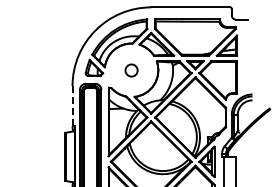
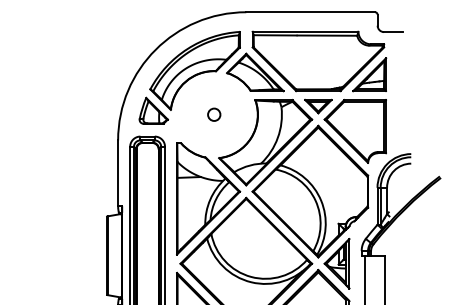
circle: (131, 69) -> (214, 113), size x0.62
line: (72, 105) -> (118, 172), dashed -> solid

